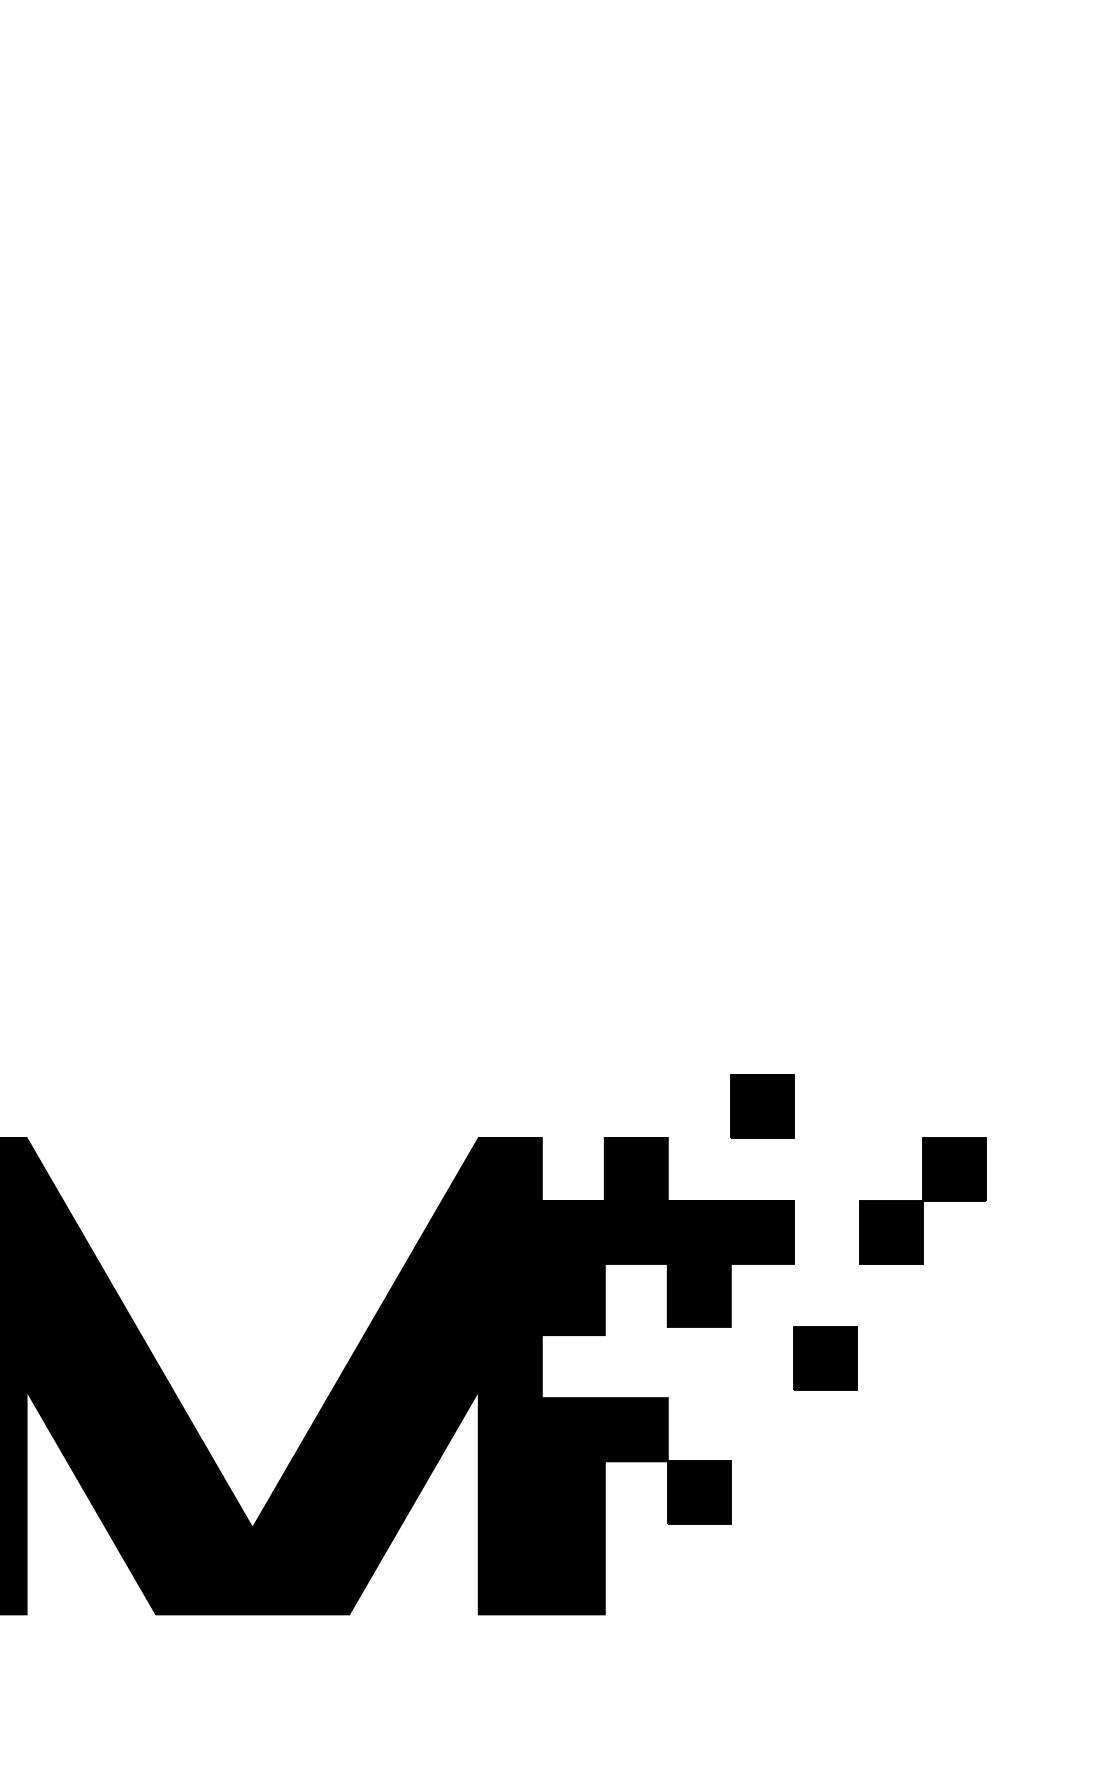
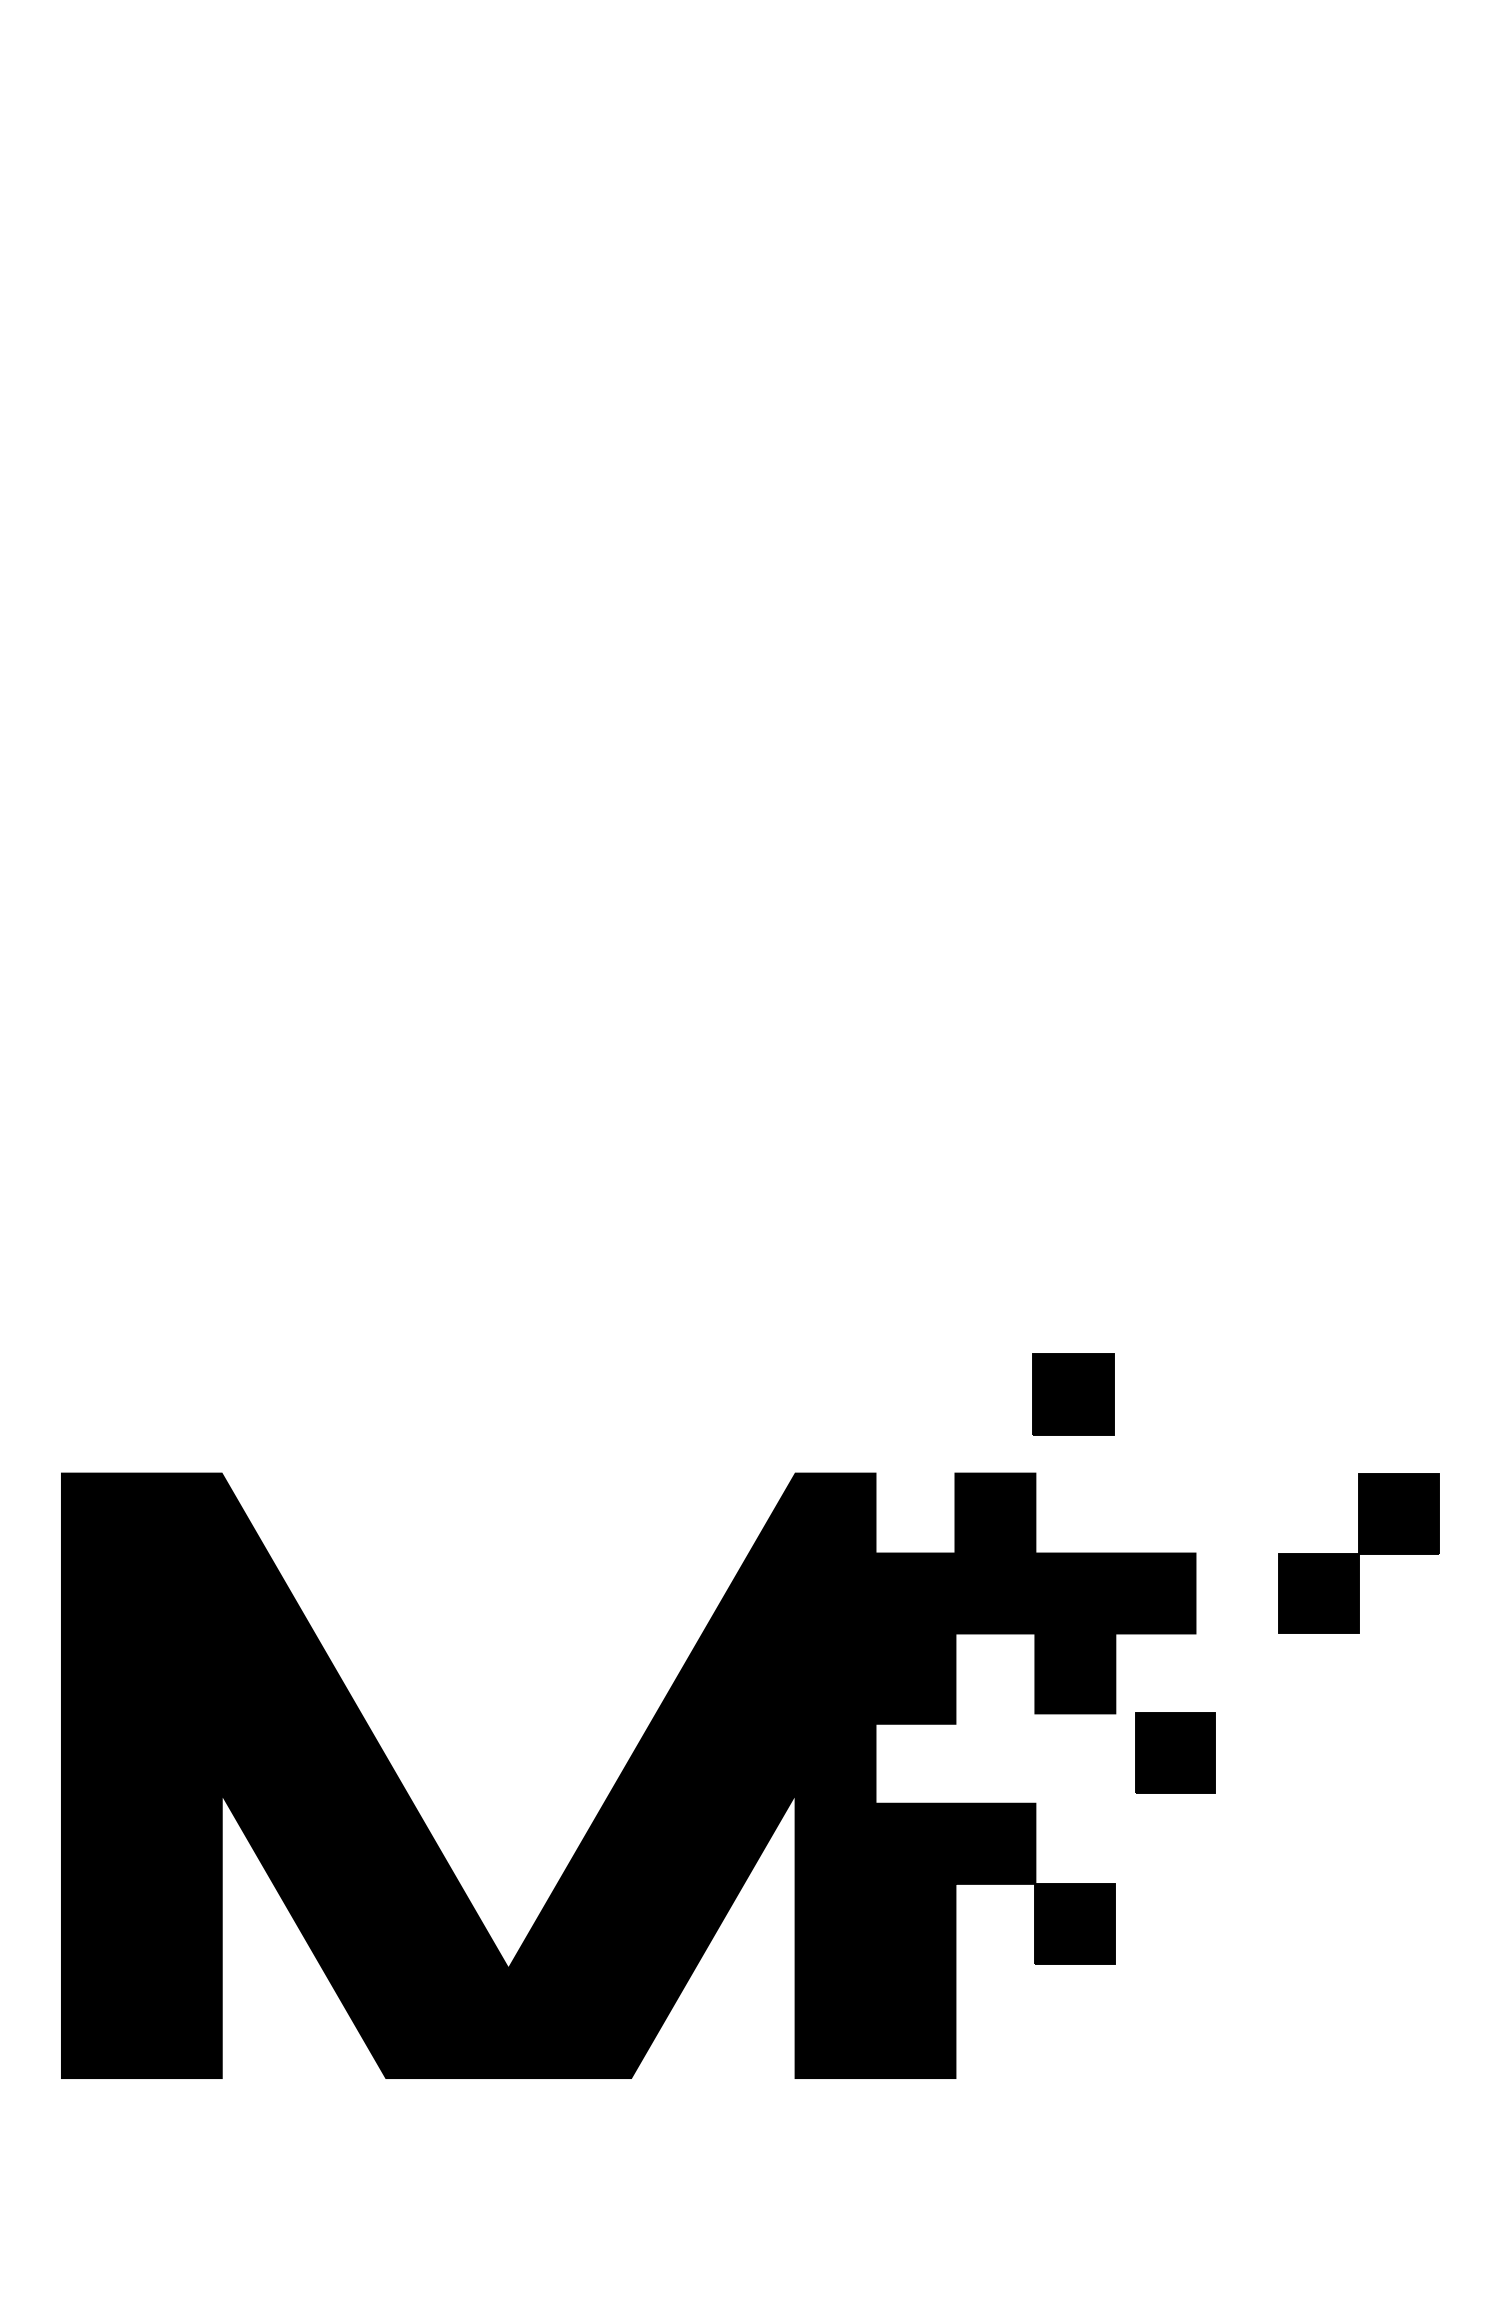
part: (762, 1106) -> (1073, 1394), moved
part: (825, 1357) -> (1175, 1752), moved

